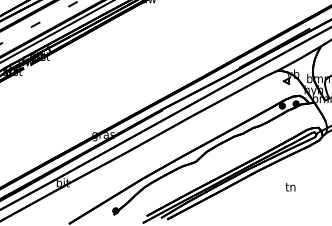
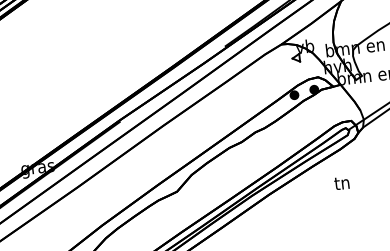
text: (290, 187) -> (341, 183), moved

